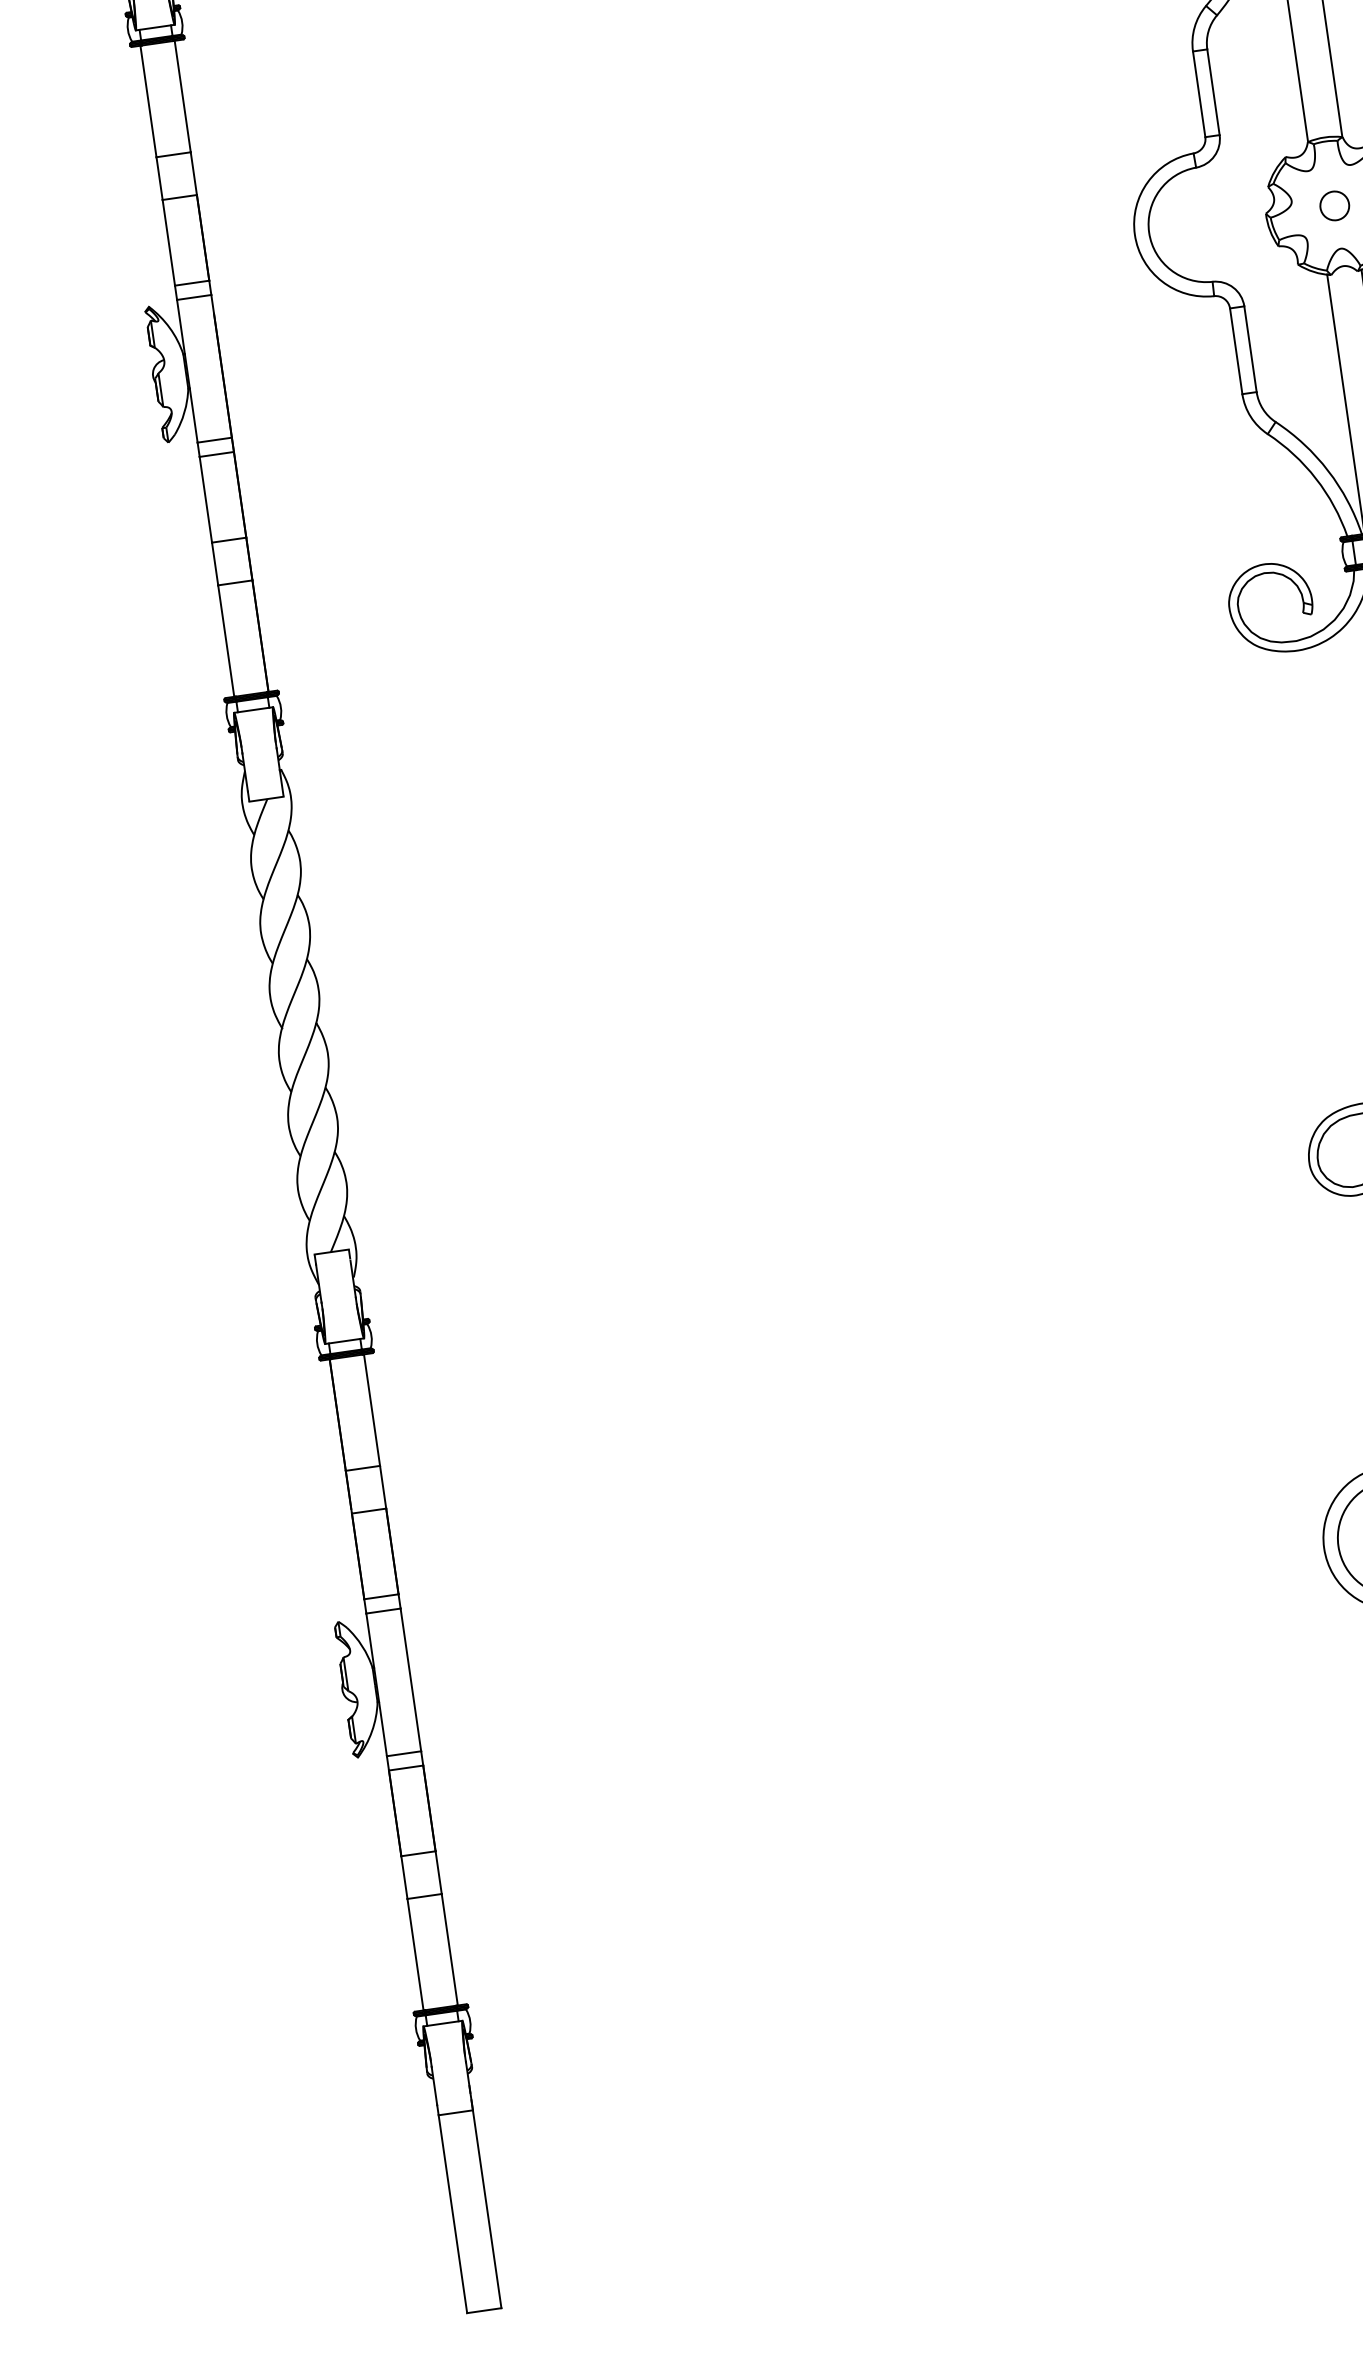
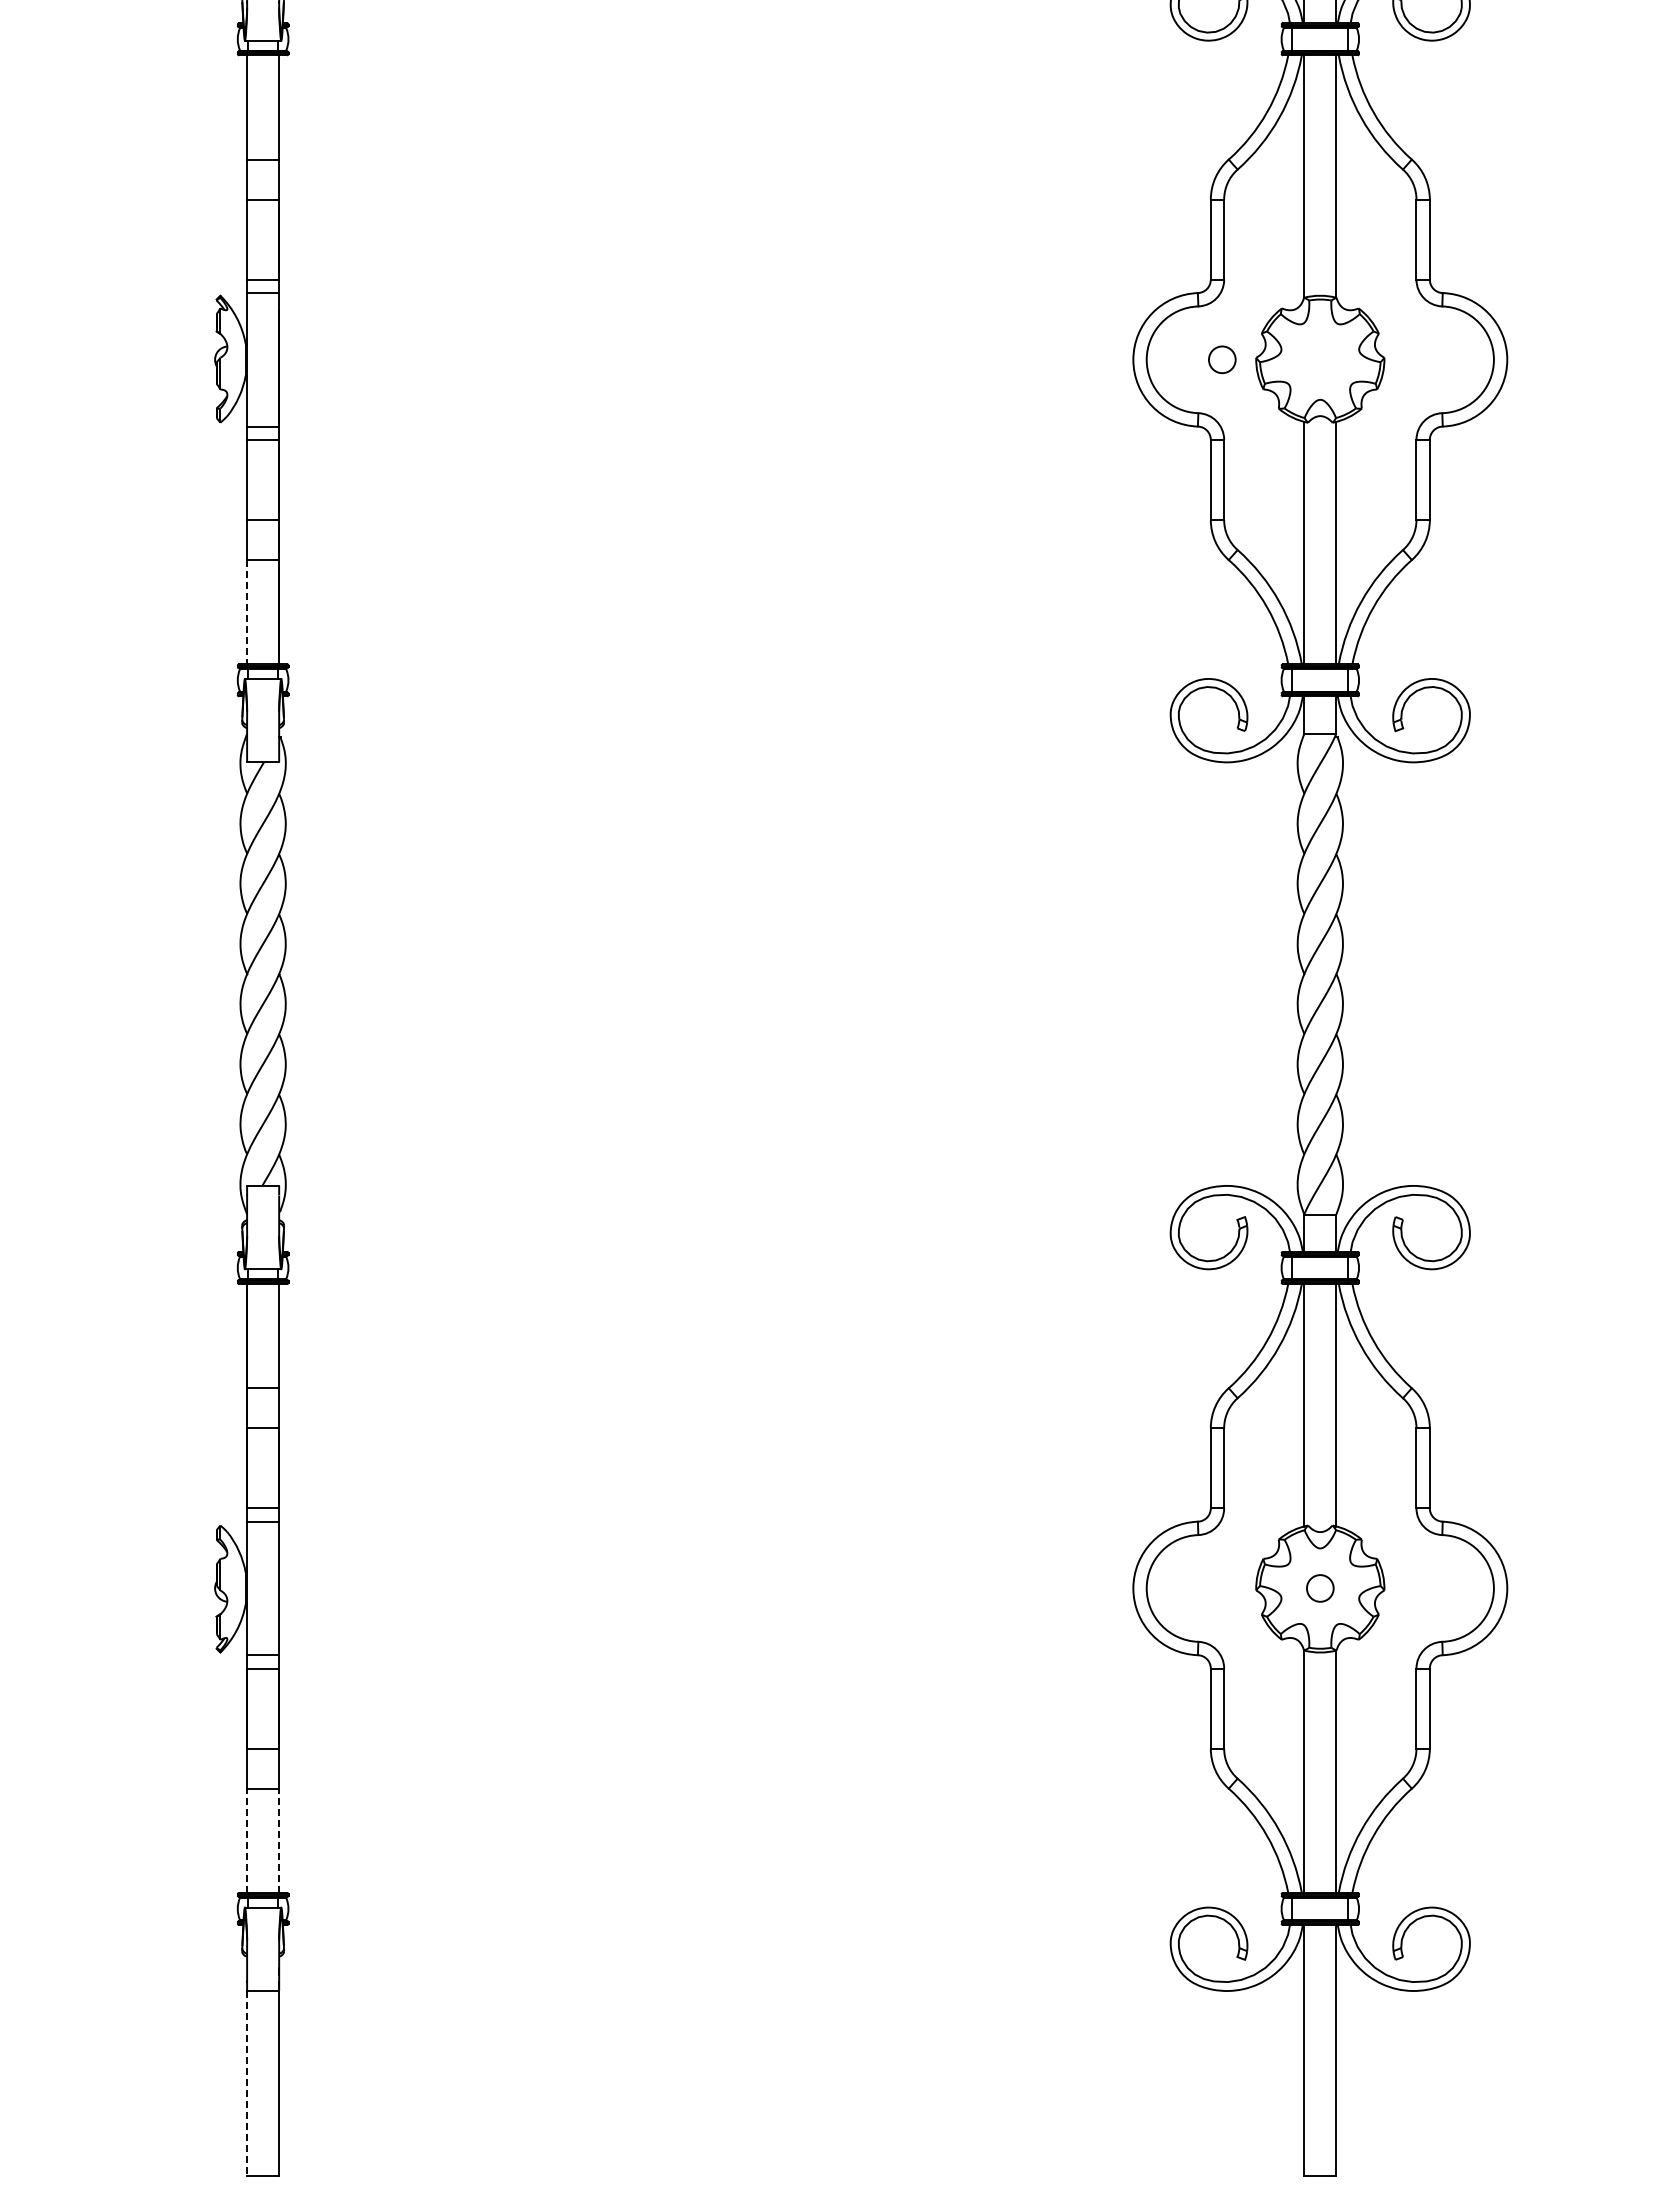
circle: (1334, 205) -> (1222, 359), moved
line: (226, 641) -> (247, 612), solid -> dashed
line: (450, 1949) -> (279, 1840), solid -> dashed
line: (415, 1954) -> (247, 1840), solid -> dashed
line: (453, 2214) -> (247, 2083), solid -> dashed

